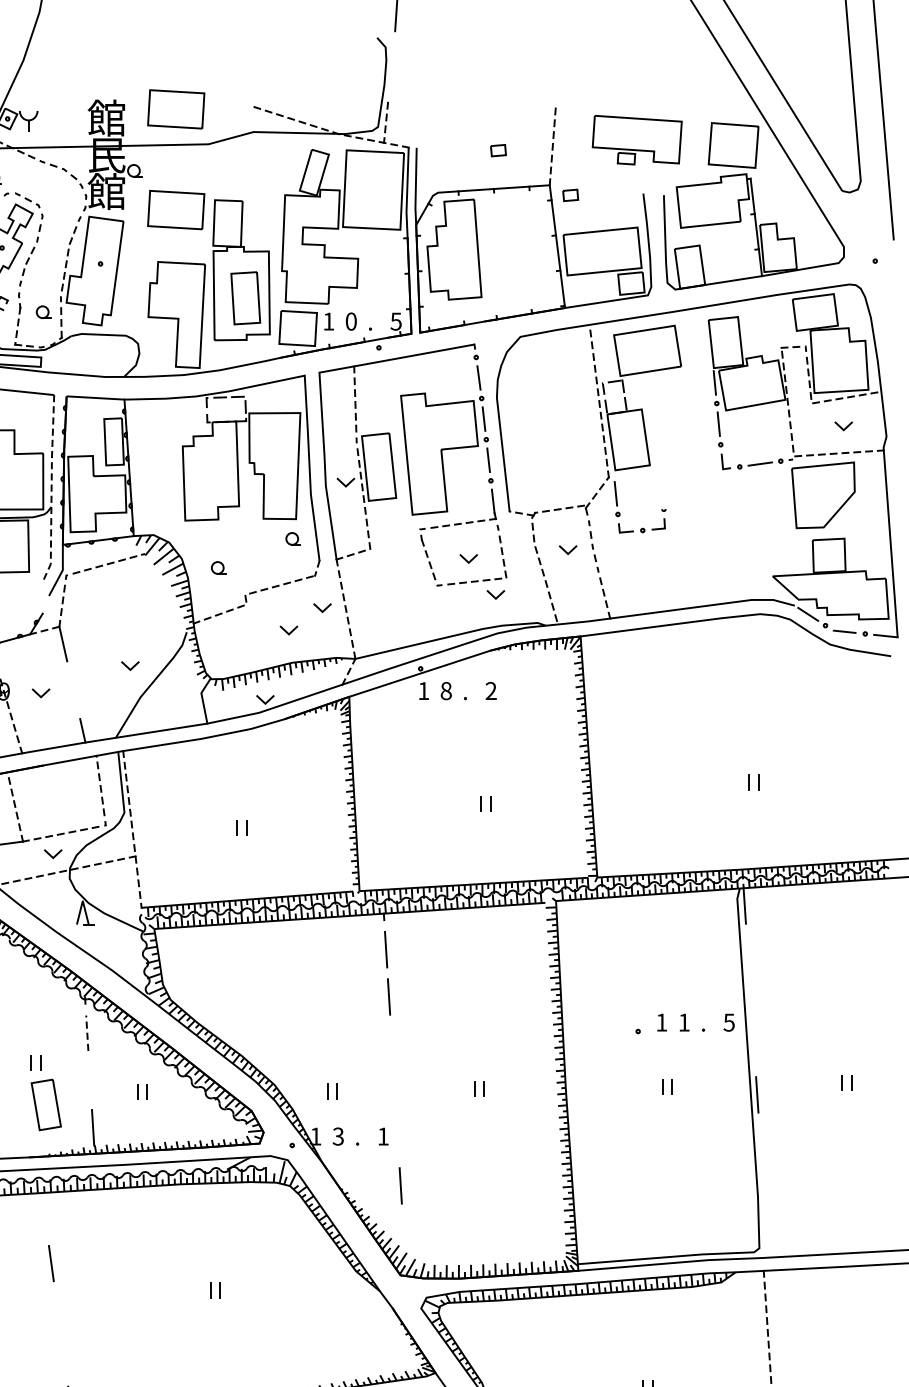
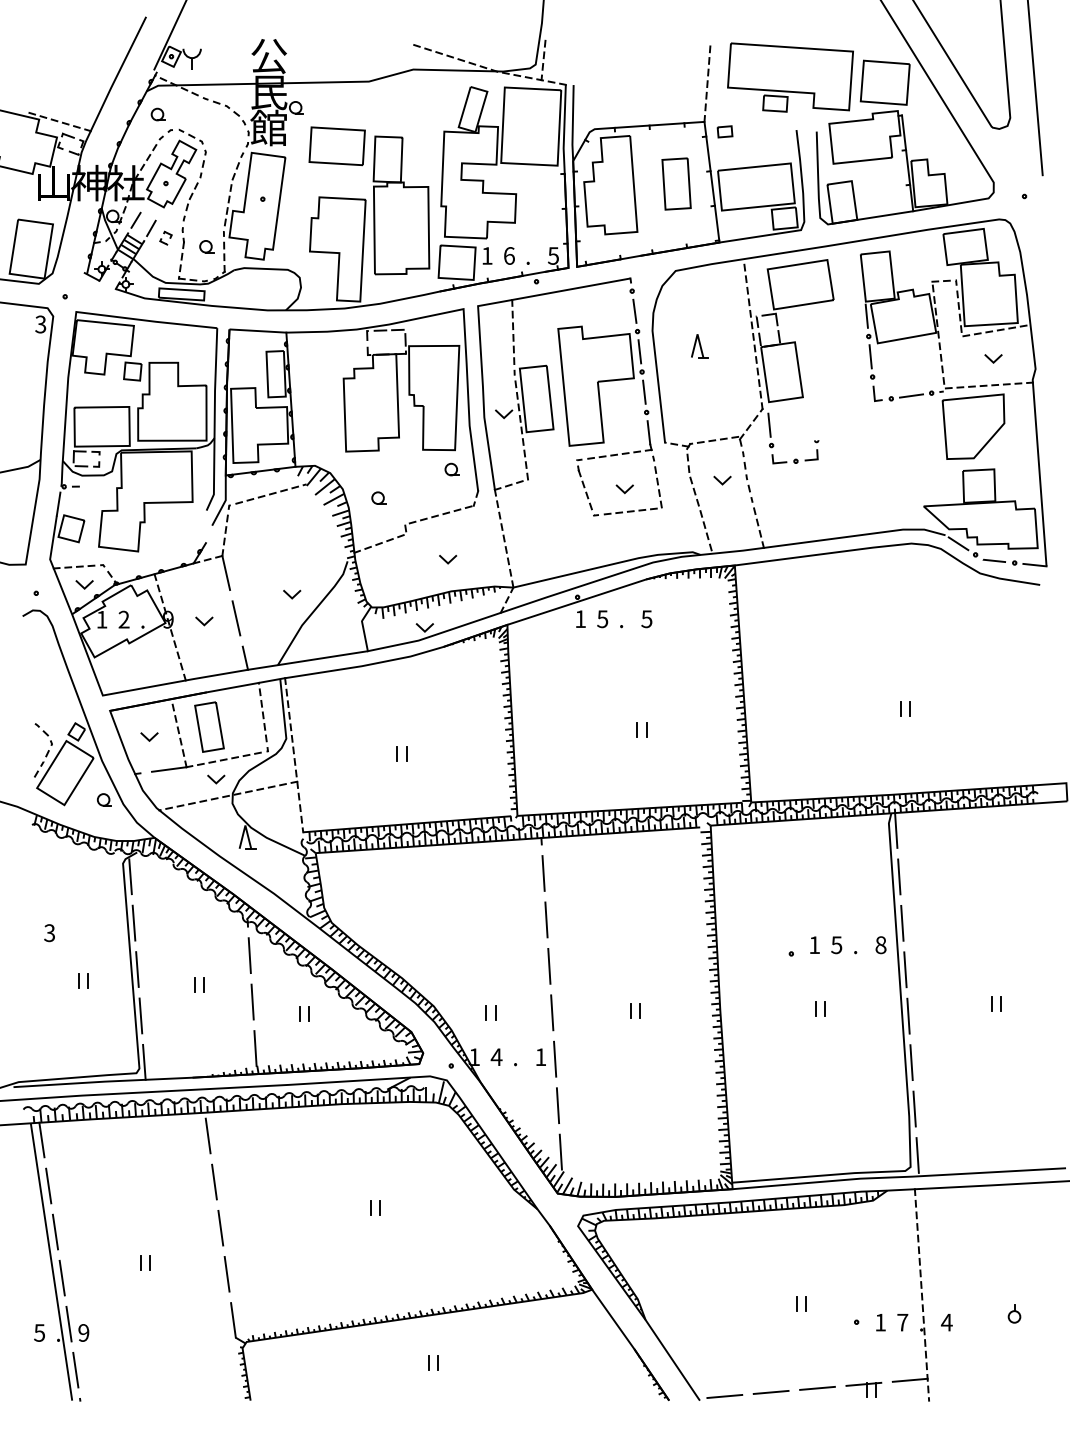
part: (175, 109) -> (336, 47), removed
text: (106, 117) -> (268, 55), 館 -> 公
part: (637, 140) -> (790, 77), size x1.43
part: (497, 150) -> (653, 87), removed
part: (245, 297) -> (676, 183), moved
text: (351, 321) -> (509, 255), 0 -> 6
part: (544, 413) -> (699, 346), added
line: (51, 488) -> (214, 420), dashed -> solid
line: (493, 595) -> (649, 525), removed
line: (323, 608) -> (482, 538), removed
line: (73, 690) -> (236, 618), added
text: (446, 690) -> (602, 618), 8 -> 5
text: (490, 691) -> (646, 619), 2 -> 5
line: (748, 952) -> (899, 876), added
line: (751, 999) -> (902, 922), added
text: (684, 1022) -> (836, 945), 1 -> 5
text: (728, 1022) -> (880, 945), 5 -> 8
line: (86, 1033) -> (249, 955), dashed -> solid
line: (392, 1043) -> (549, 965), added
line: (754, 1047) -> (905, 969), added
line: (90, 1079) -> (252, 1001), added
line: (395, 1091) -> (552, 1012), added
part: (46, 1104) -> (209, 726), moved
text: (338, 1136) -> (496, 1057), 3 -> 4
line: (398, 1137) -> (555, 1058), added
line: (760, 1141) -> (911, 1062), added
line: (763, 1188) -> (914, 1108), added
line: (44, 1216) -> (207, 1135), added
line: (403, 1232) -> (560, 1151), added
line: (766, 1236) -> (917, 1155), added
line: (57, 1310) -> (220, 1228), added
line: (63, 1357) -> (226, 1274), added

